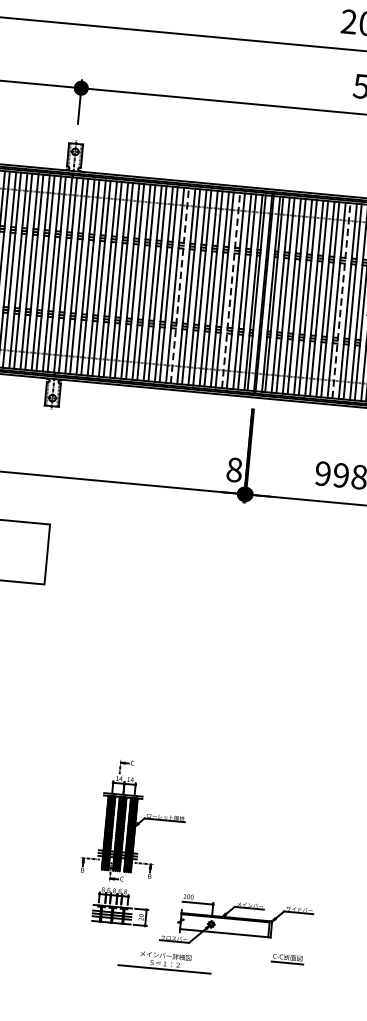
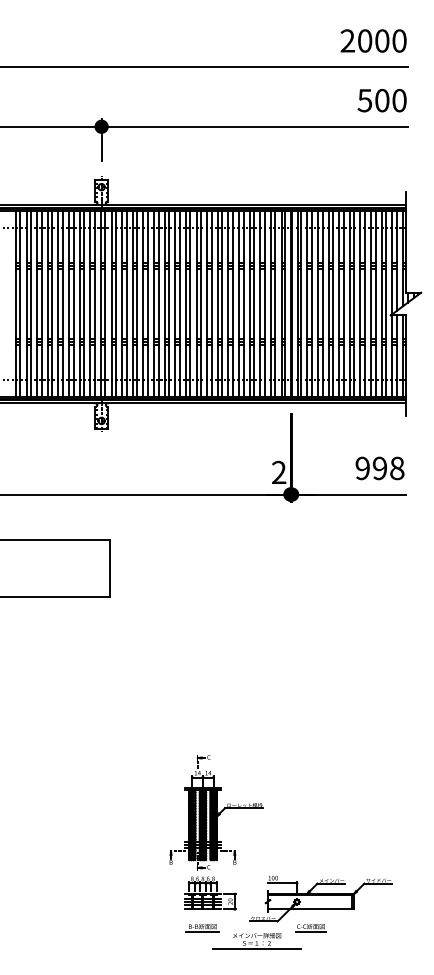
line: (179, 286) -> (211, 304), dashed -> solid
line: (231, 291) -> (260, 304), dashed -> solid
line: (340, 301) -> (364, 304), dashed -> solid
text: (234, 469) -> (279, 472), 8 -> 2
part: (109, 942) -> (202, 928), added
part: (287, 959) -> (310, 928), moved

